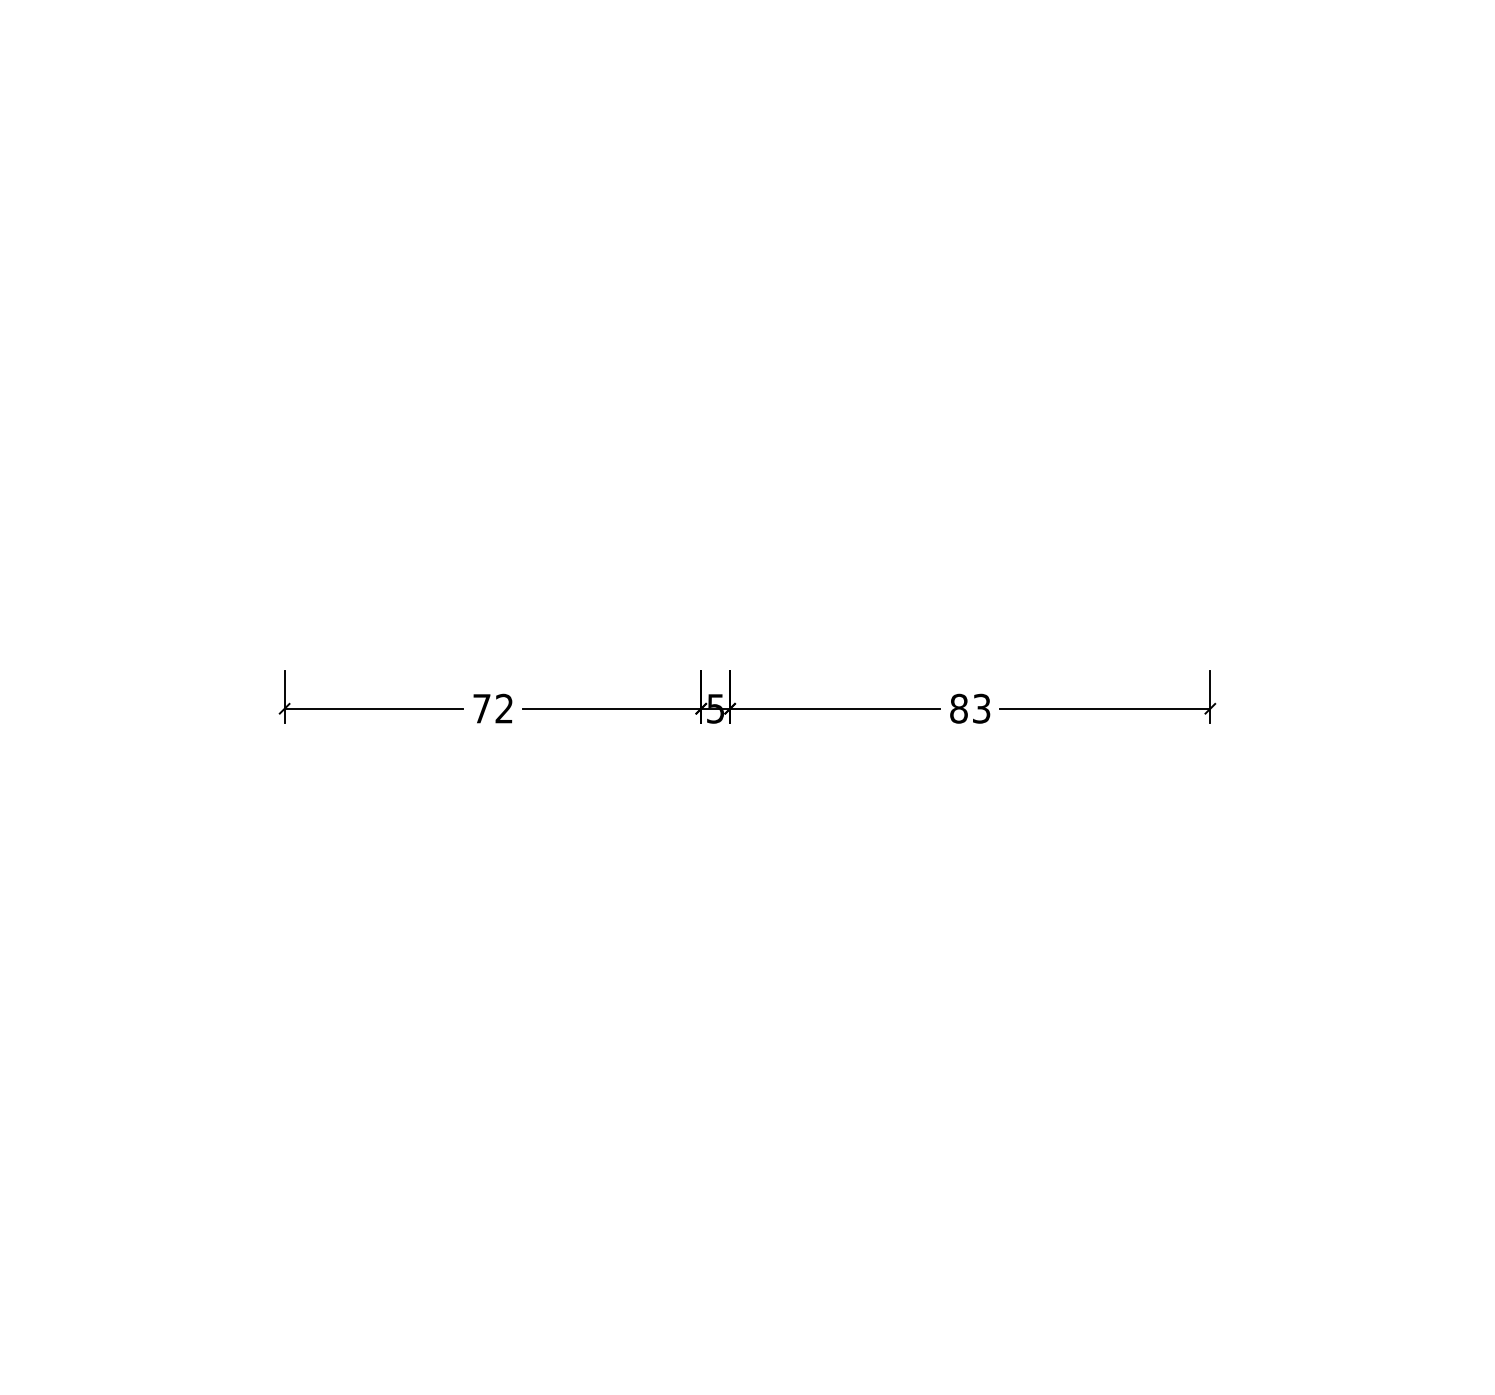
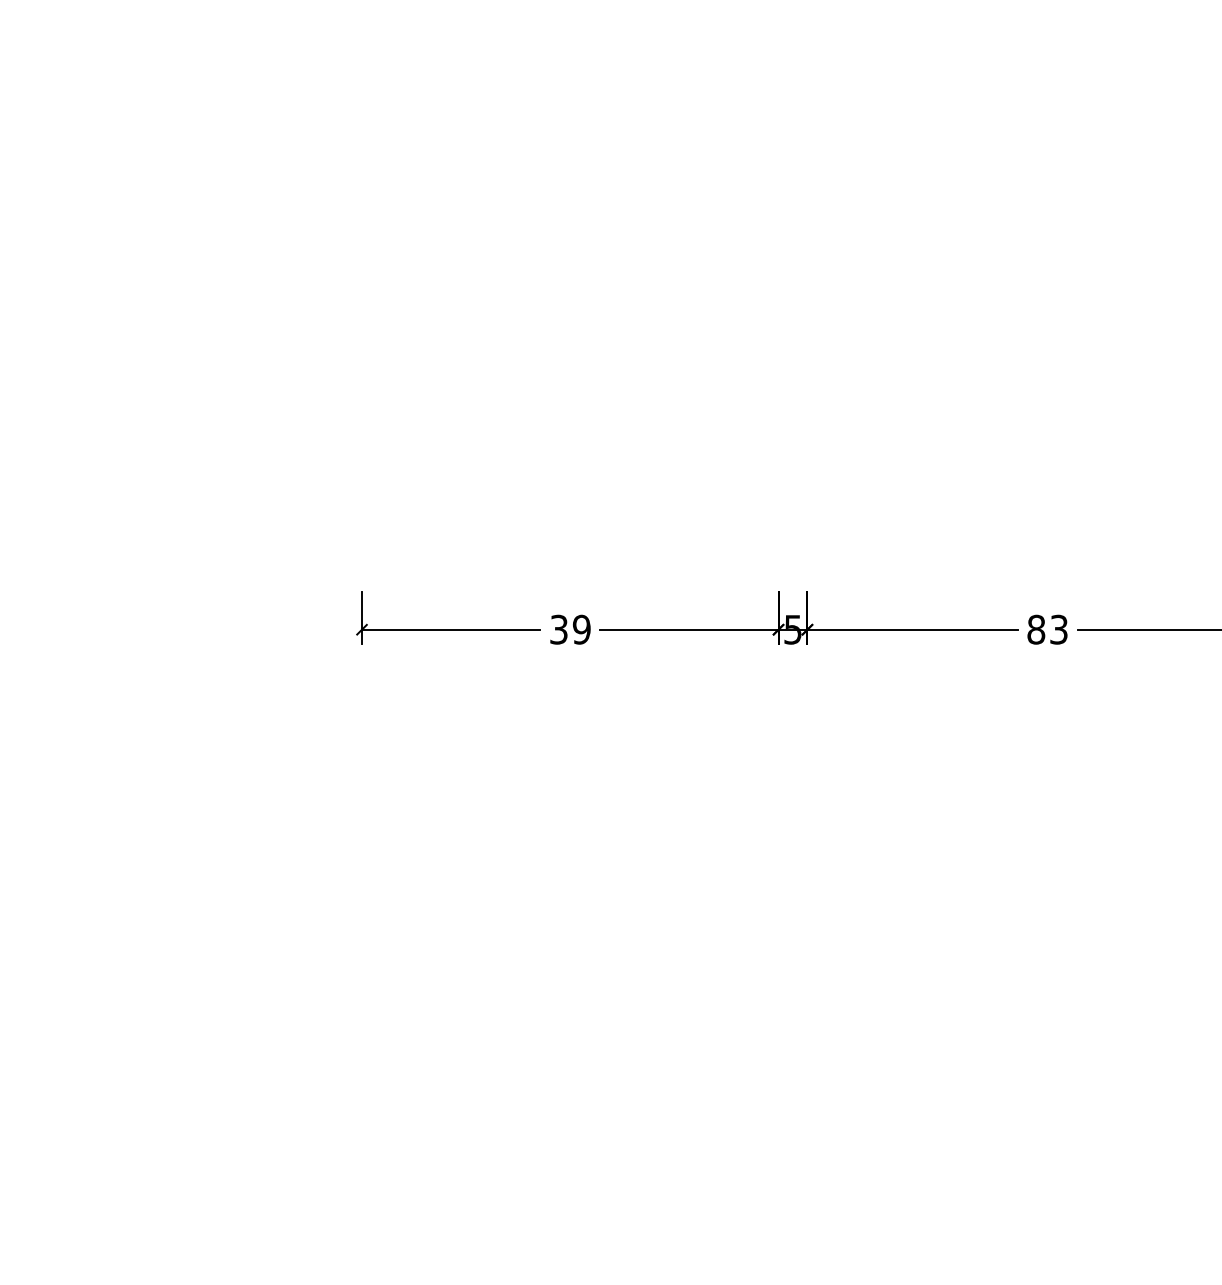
text: (493, 708) -> (570, 629), 72 -> 39

